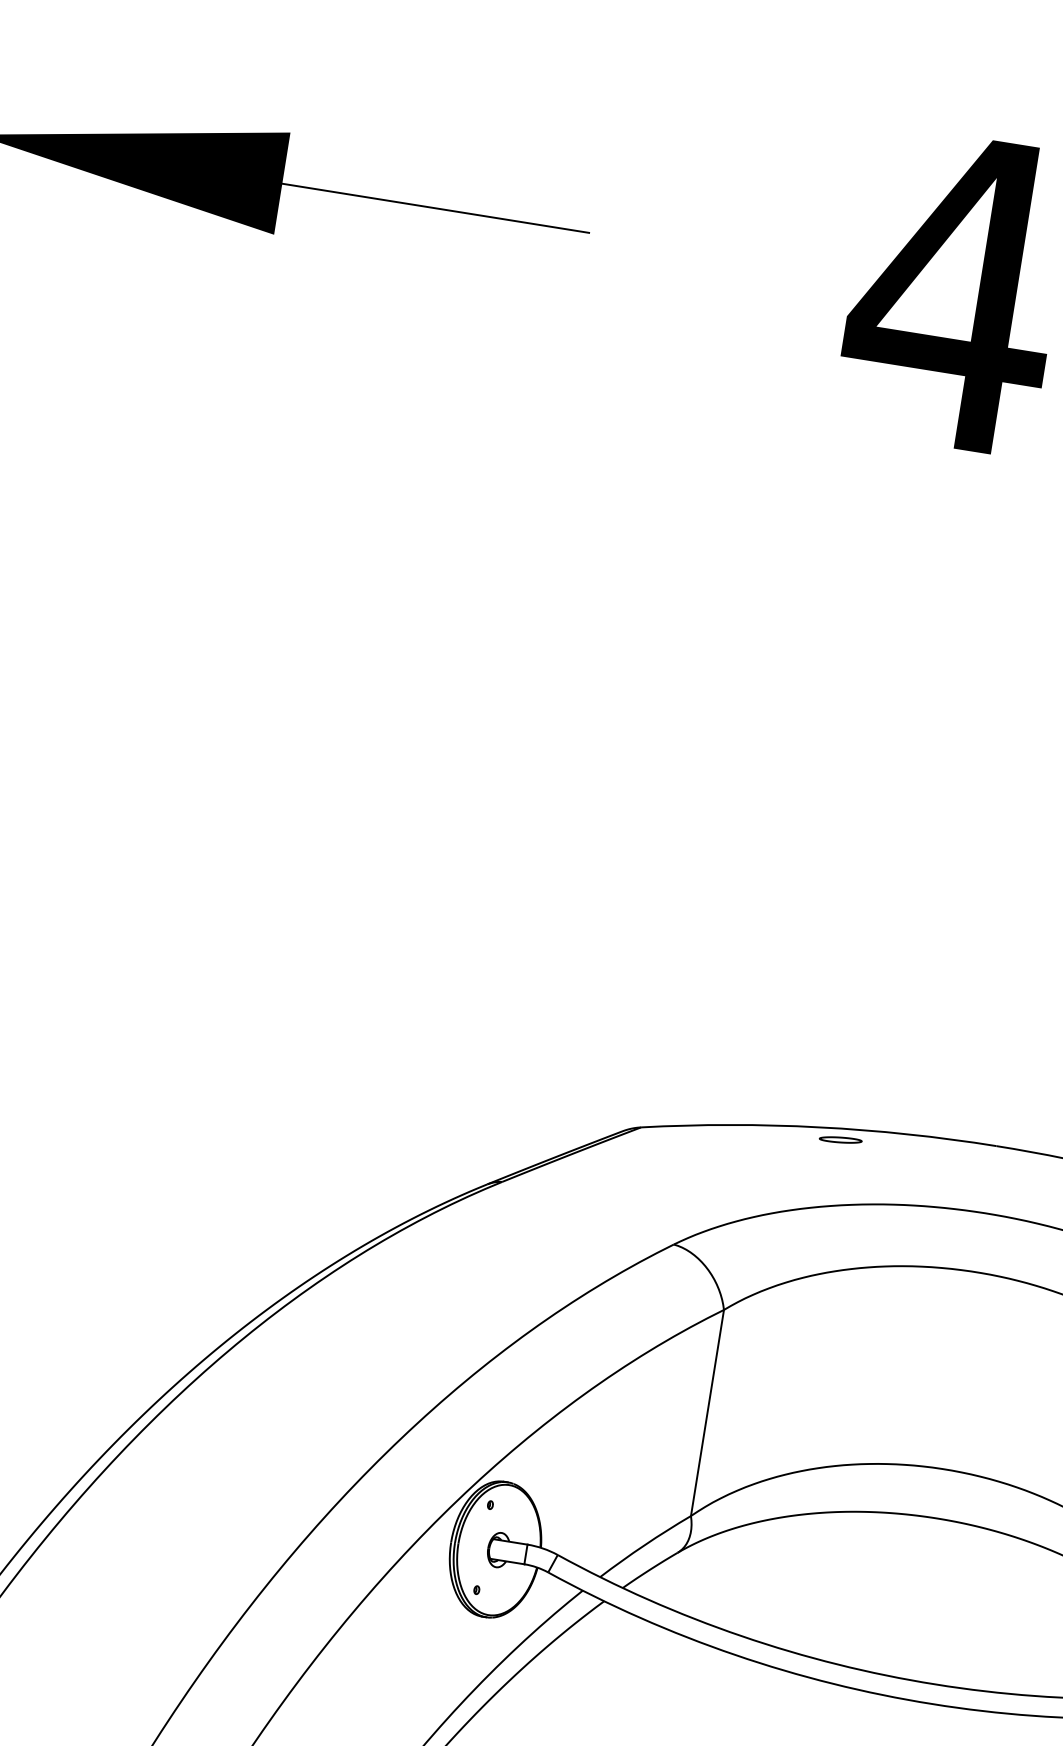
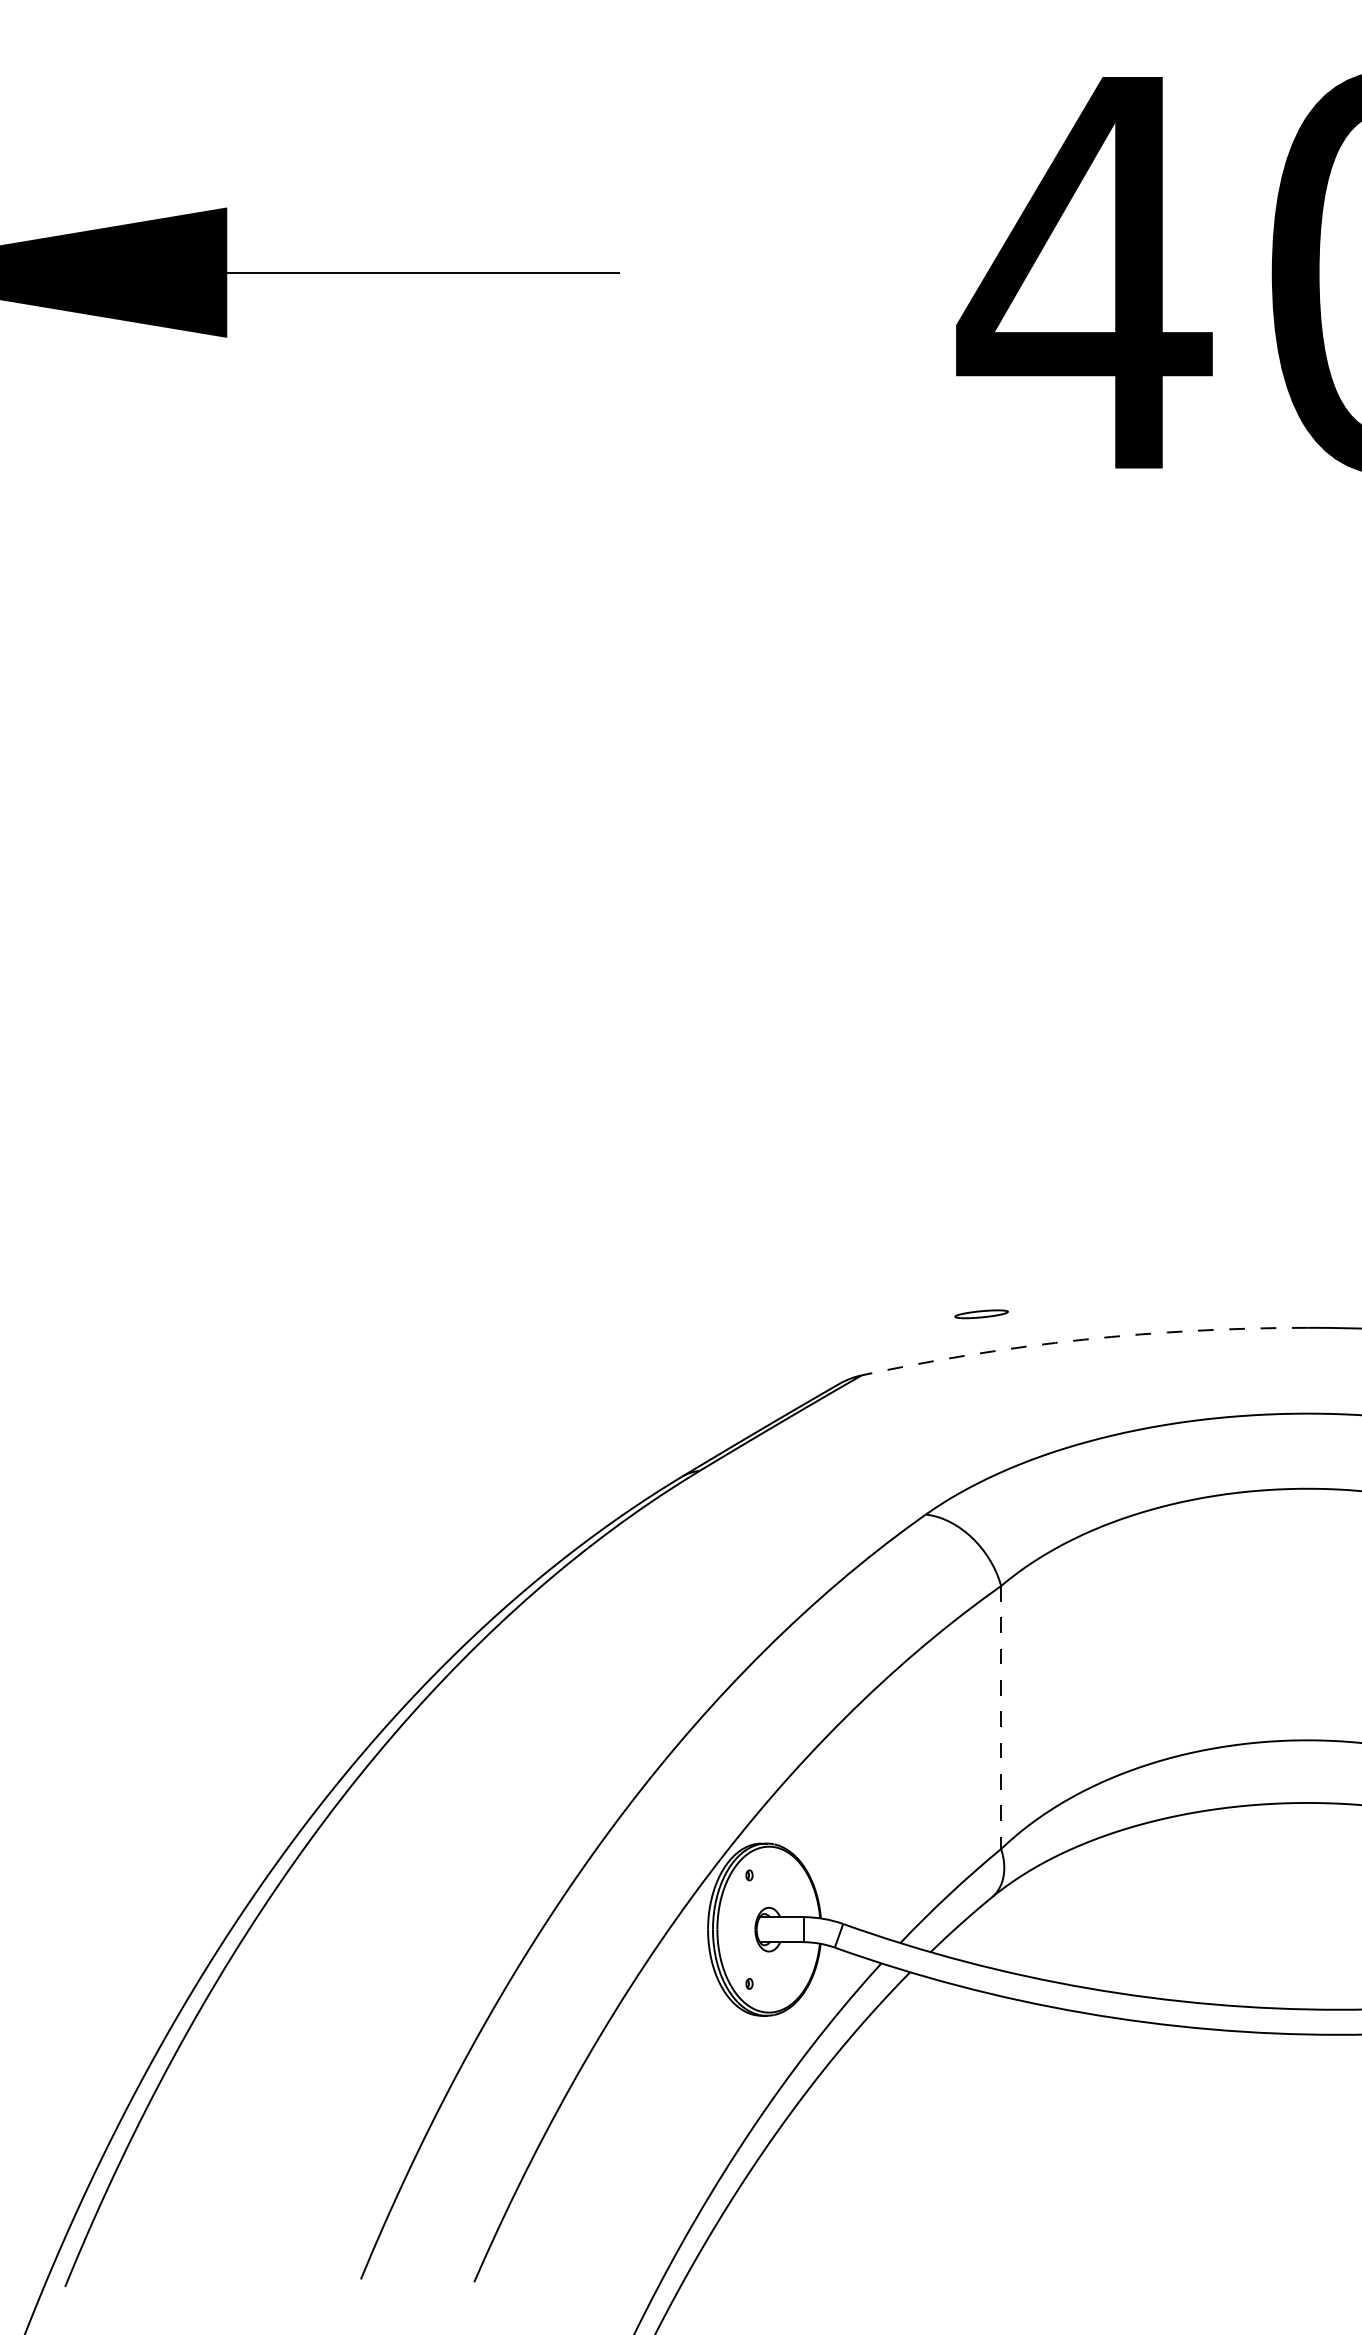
arc: (819, 1127) -> (1083, 1339), solid -> dashed
part: (840, 1140) -> (981, 1314), moved
line: (707, 1413) -> (1001, 1717), solid -> dashed

